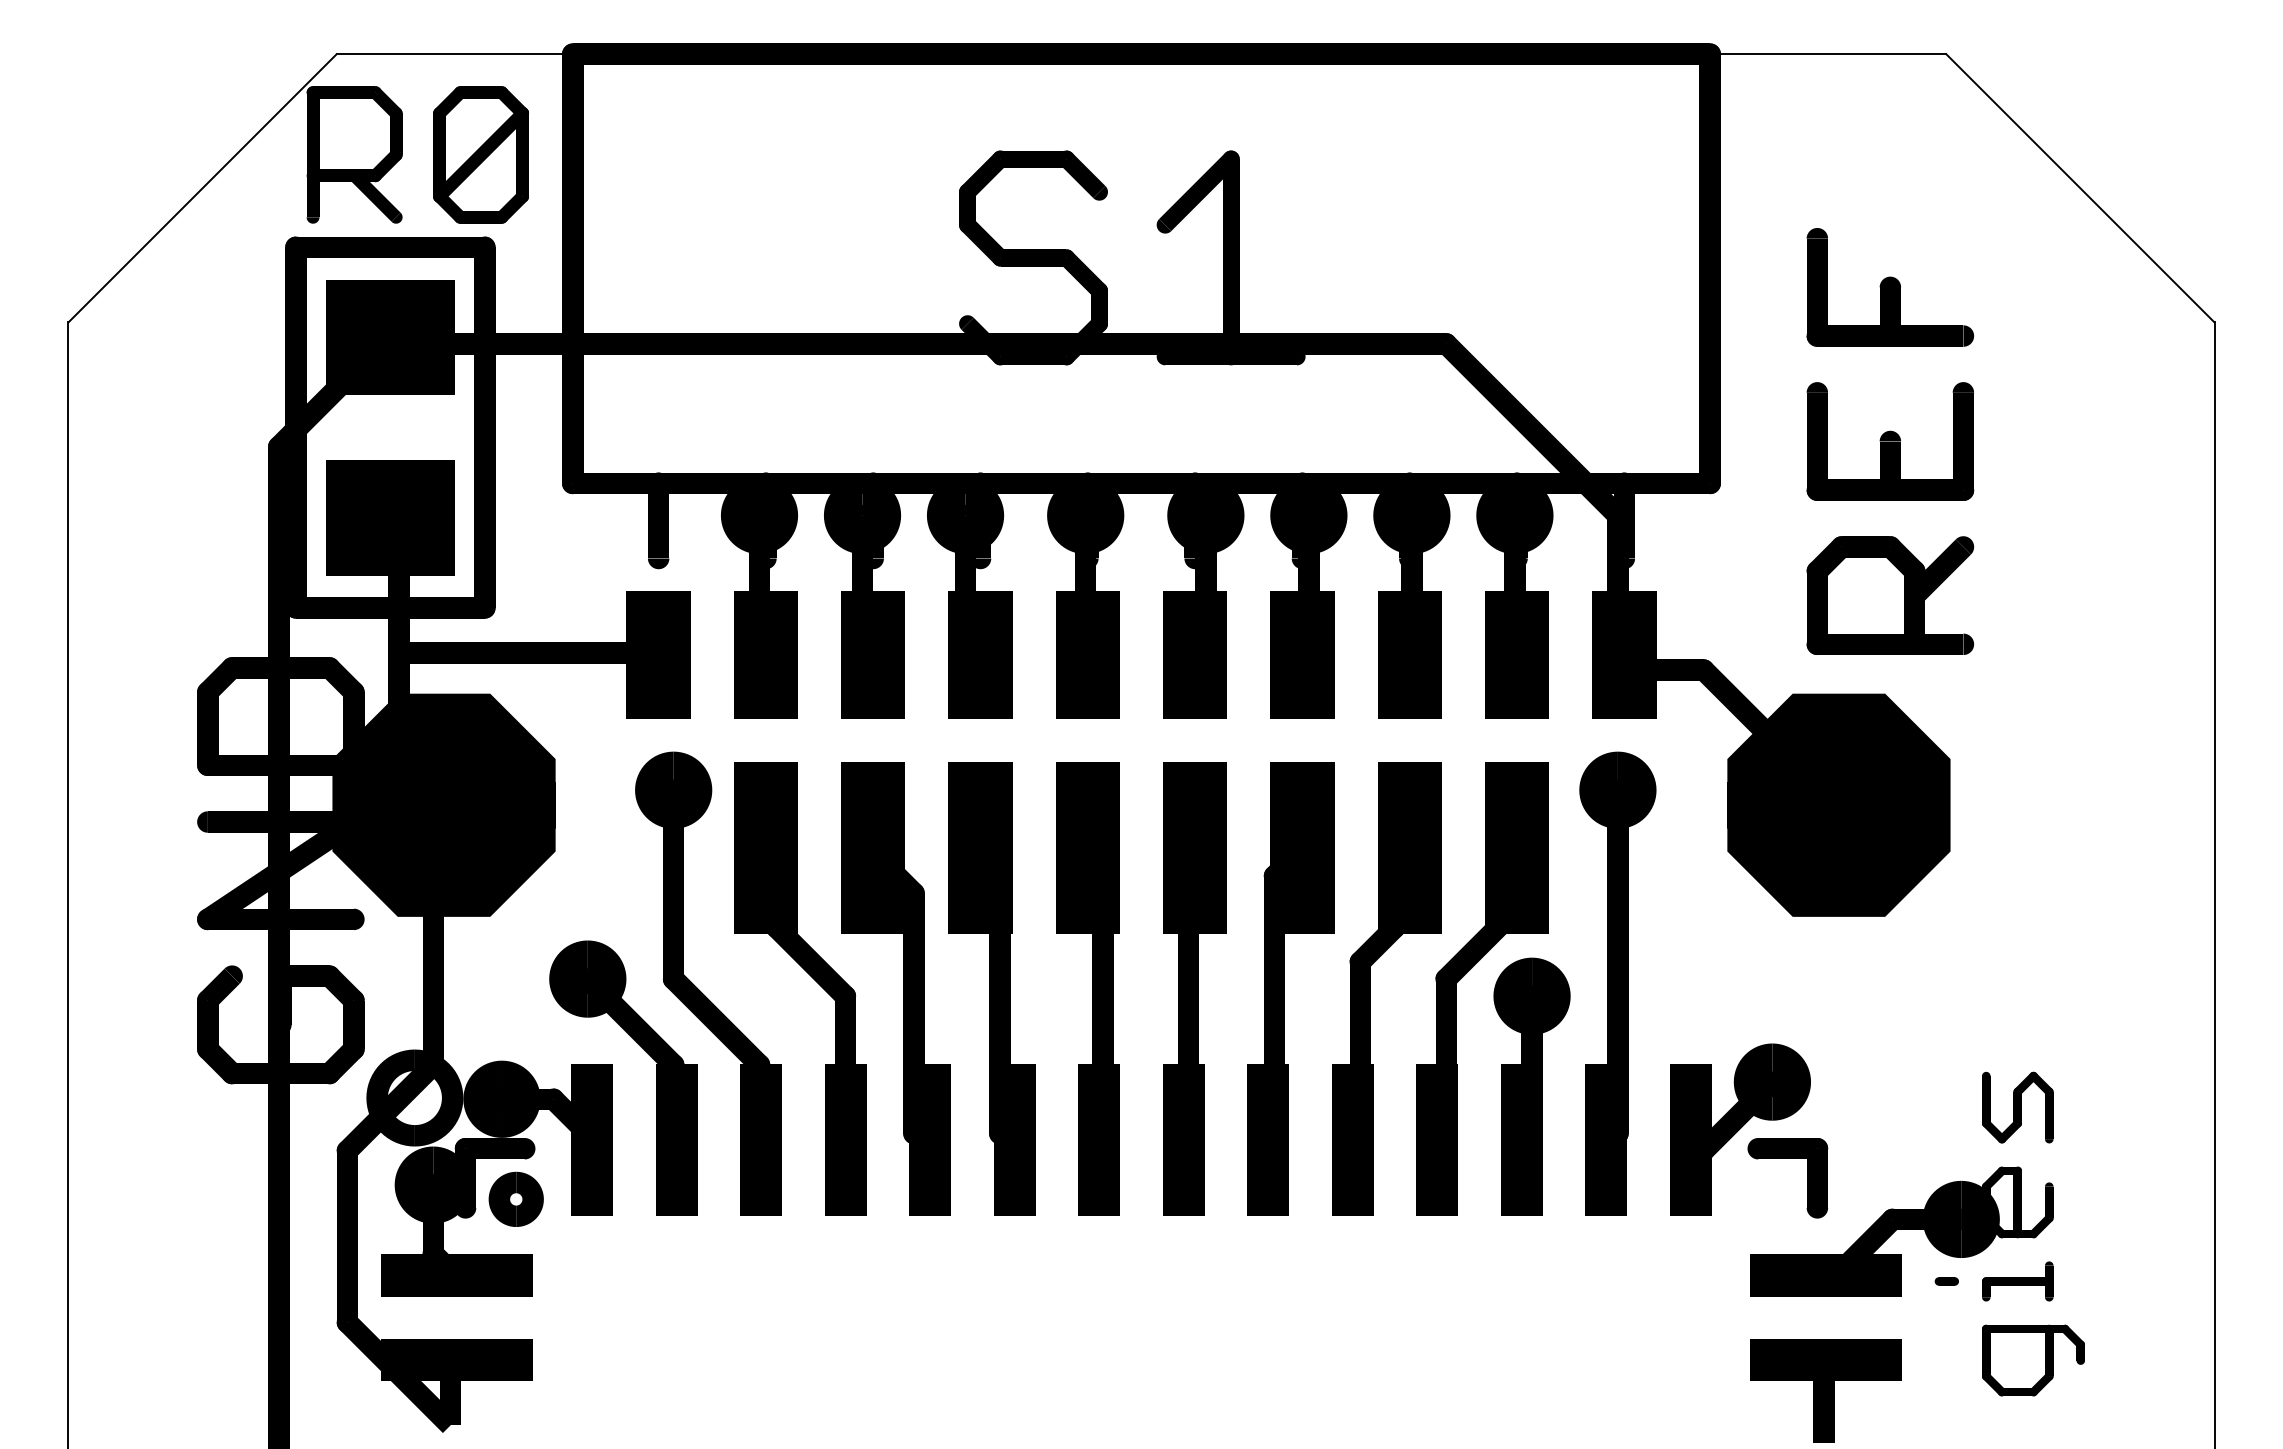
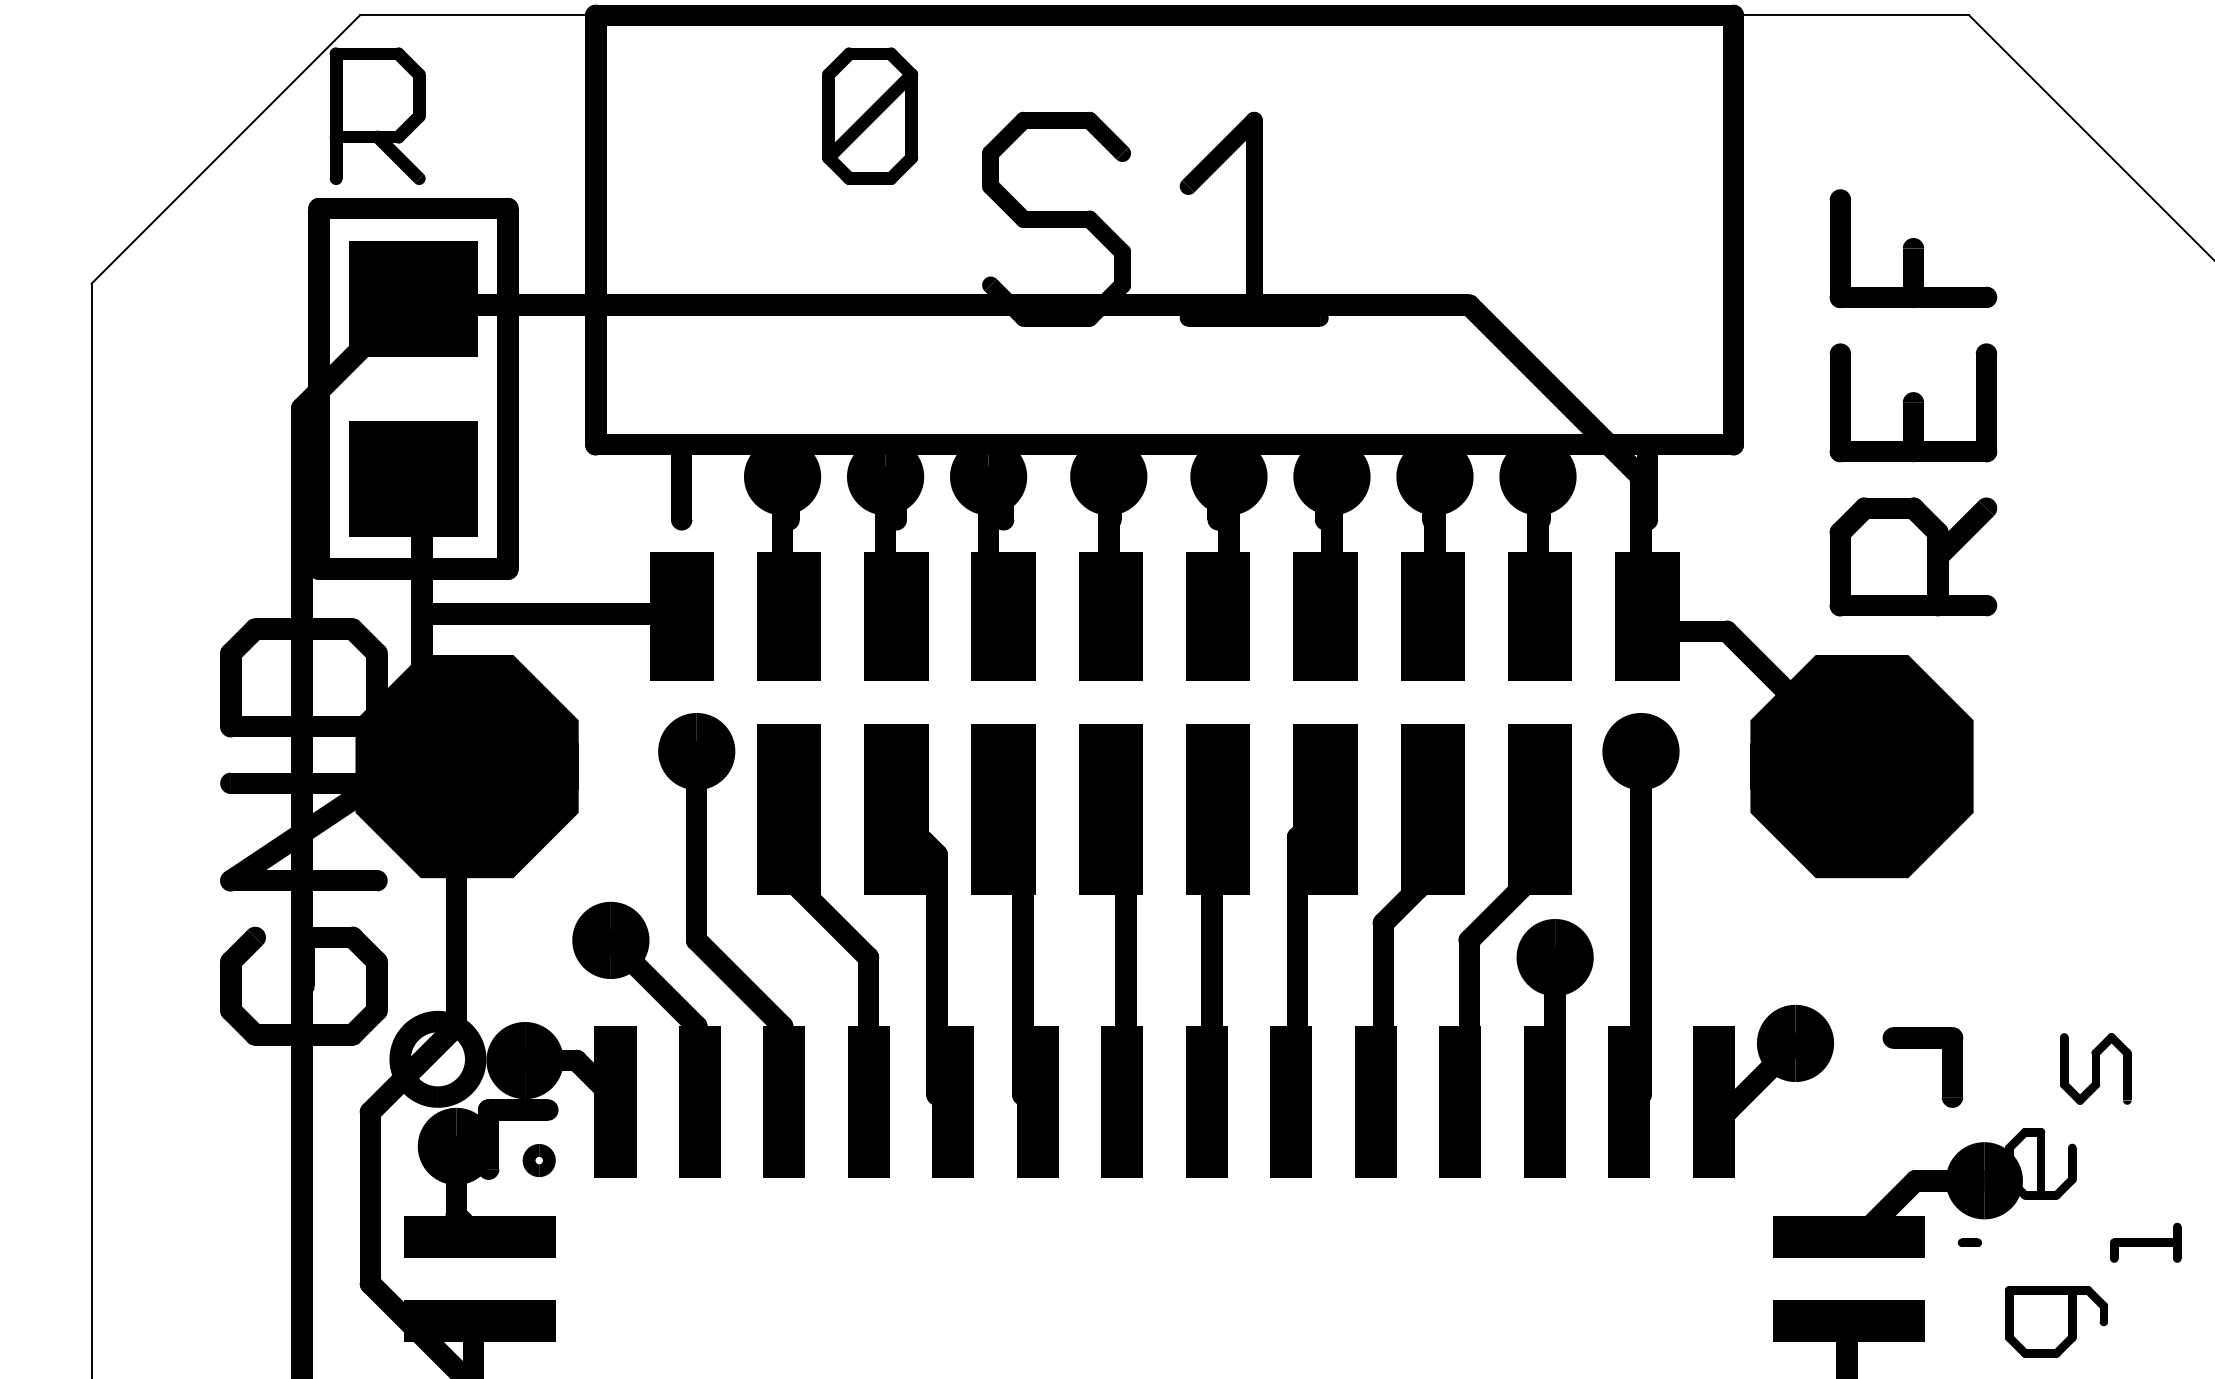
part: (480, 154) -> (869, 115), moved
part: (2017, 1107) -> (2095, 1068), moved
part: (1787, 1158) -> (1922, 1047), moved
part: (515, 1198) -> (538, 1159), size x0.6
part: (2017, 1281) -> (2145, 1242), moved

